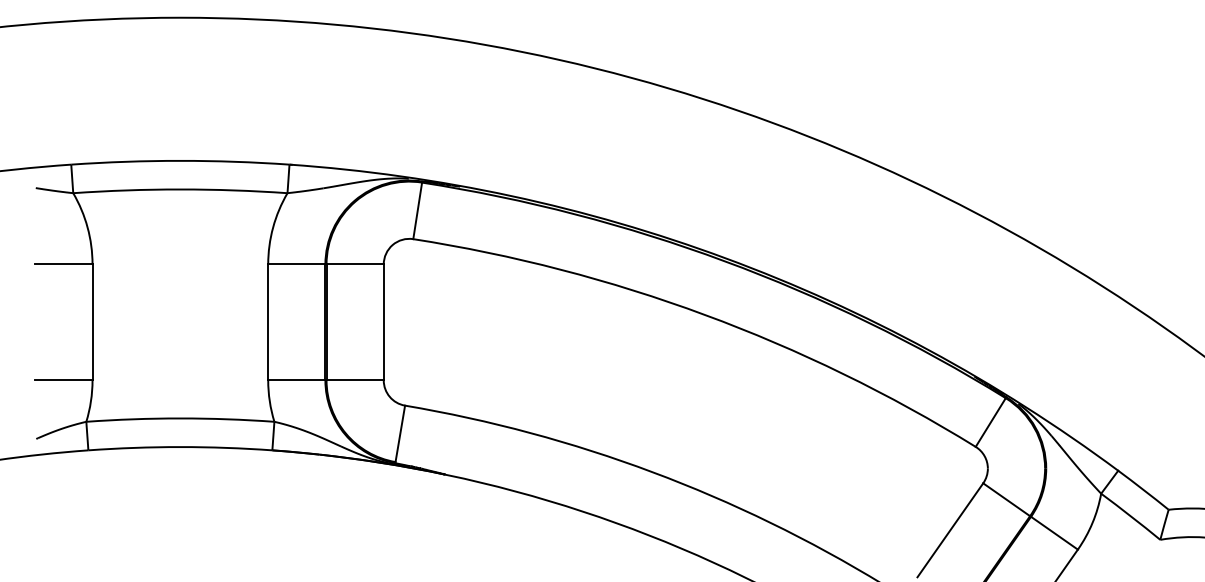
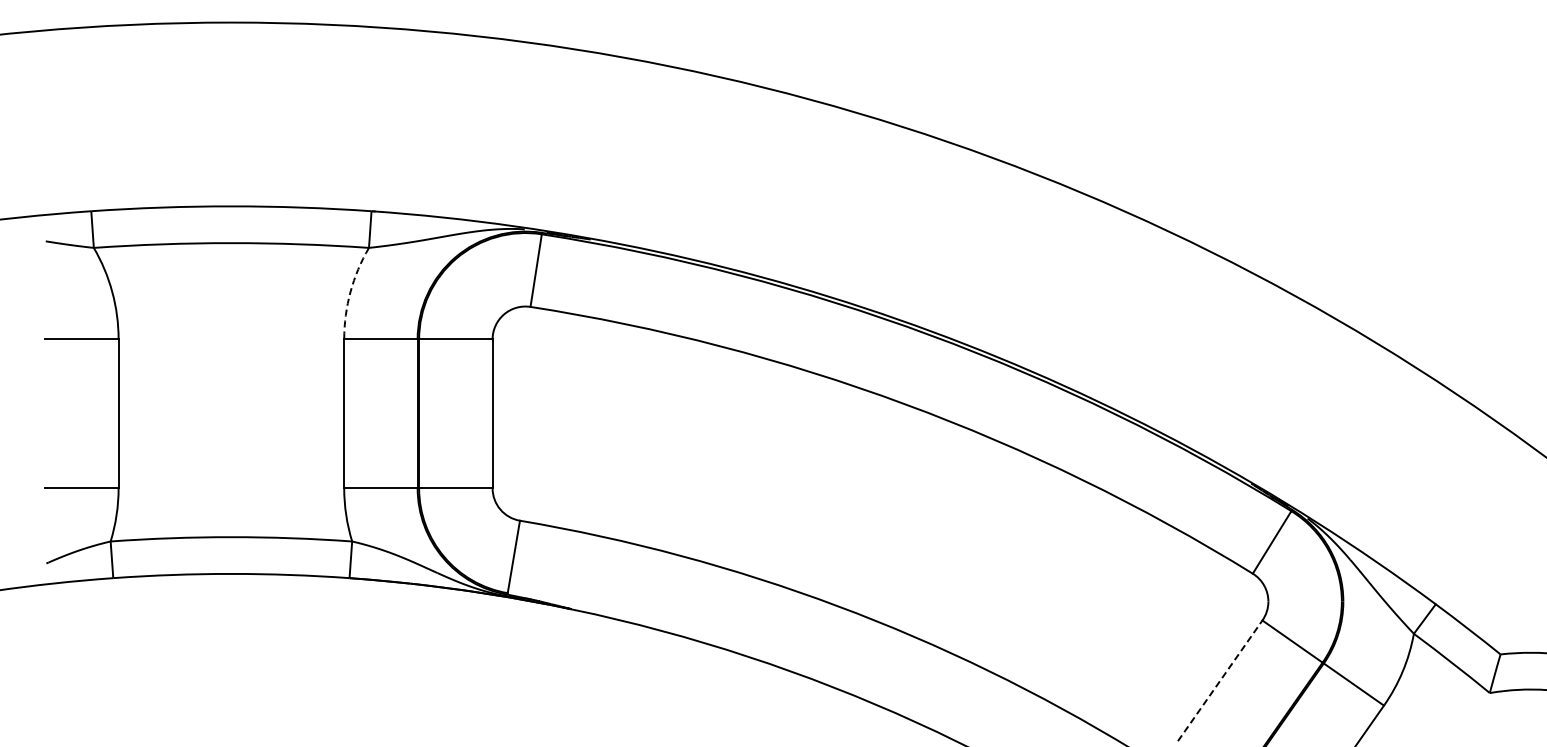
arc: (273, 227) -> (350, 292), solid -> dashed
line: (950, 530) -> (1220, 680), solid -> dashed

